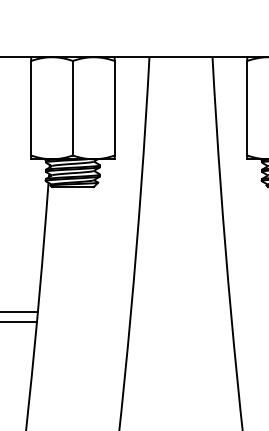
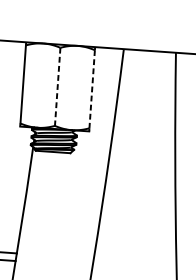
line: (72, 108) -> (57, 87), solid -> dashed
line: (114, 108) -> (92, 89), solid -> dashed

